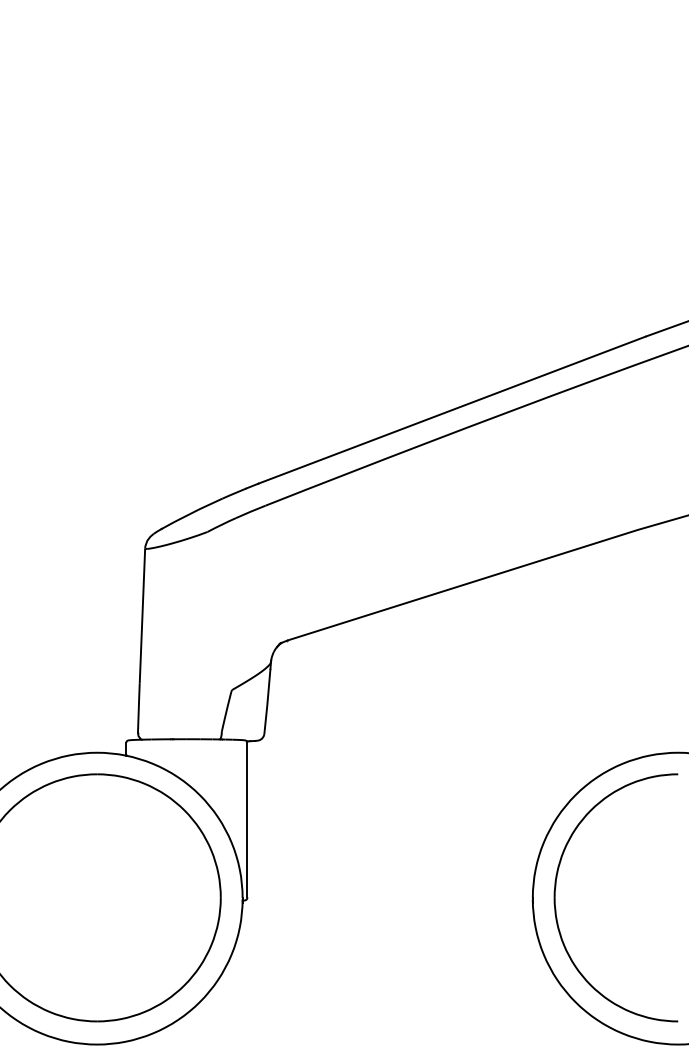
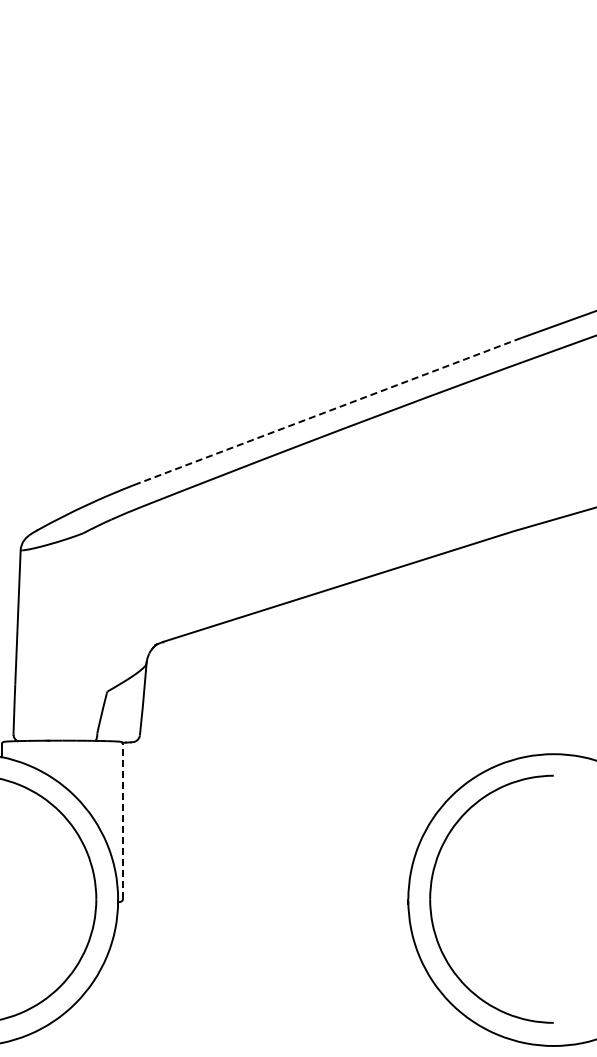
line: (451, 410) -> (327, 411), solid -> dashed
line: (247, 819) -> (123, 820), solid -> dashed

